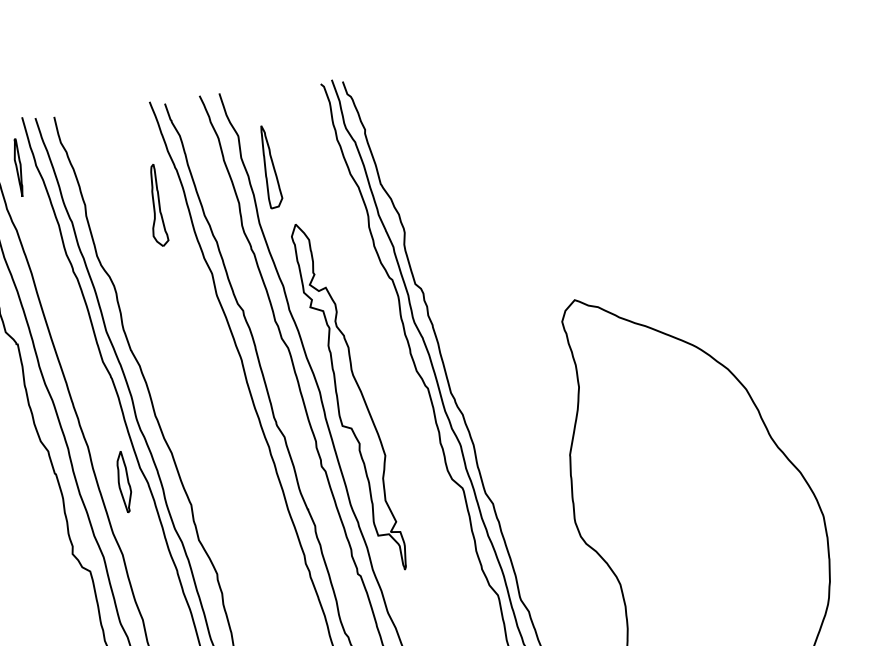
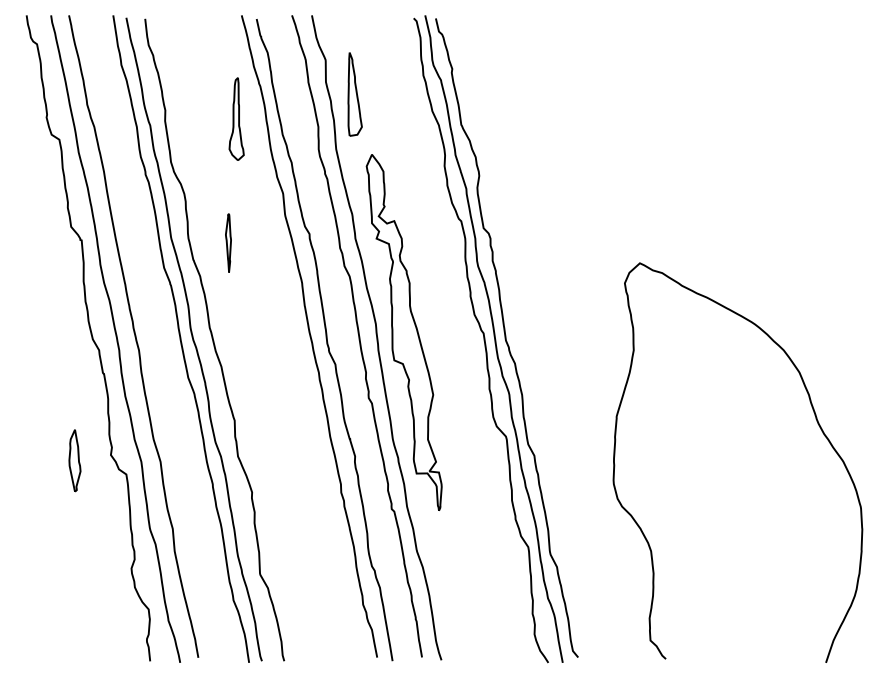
part: (18, 167) -> (228, 242), moved
part: (123, 481) -> (74, 460), moved

